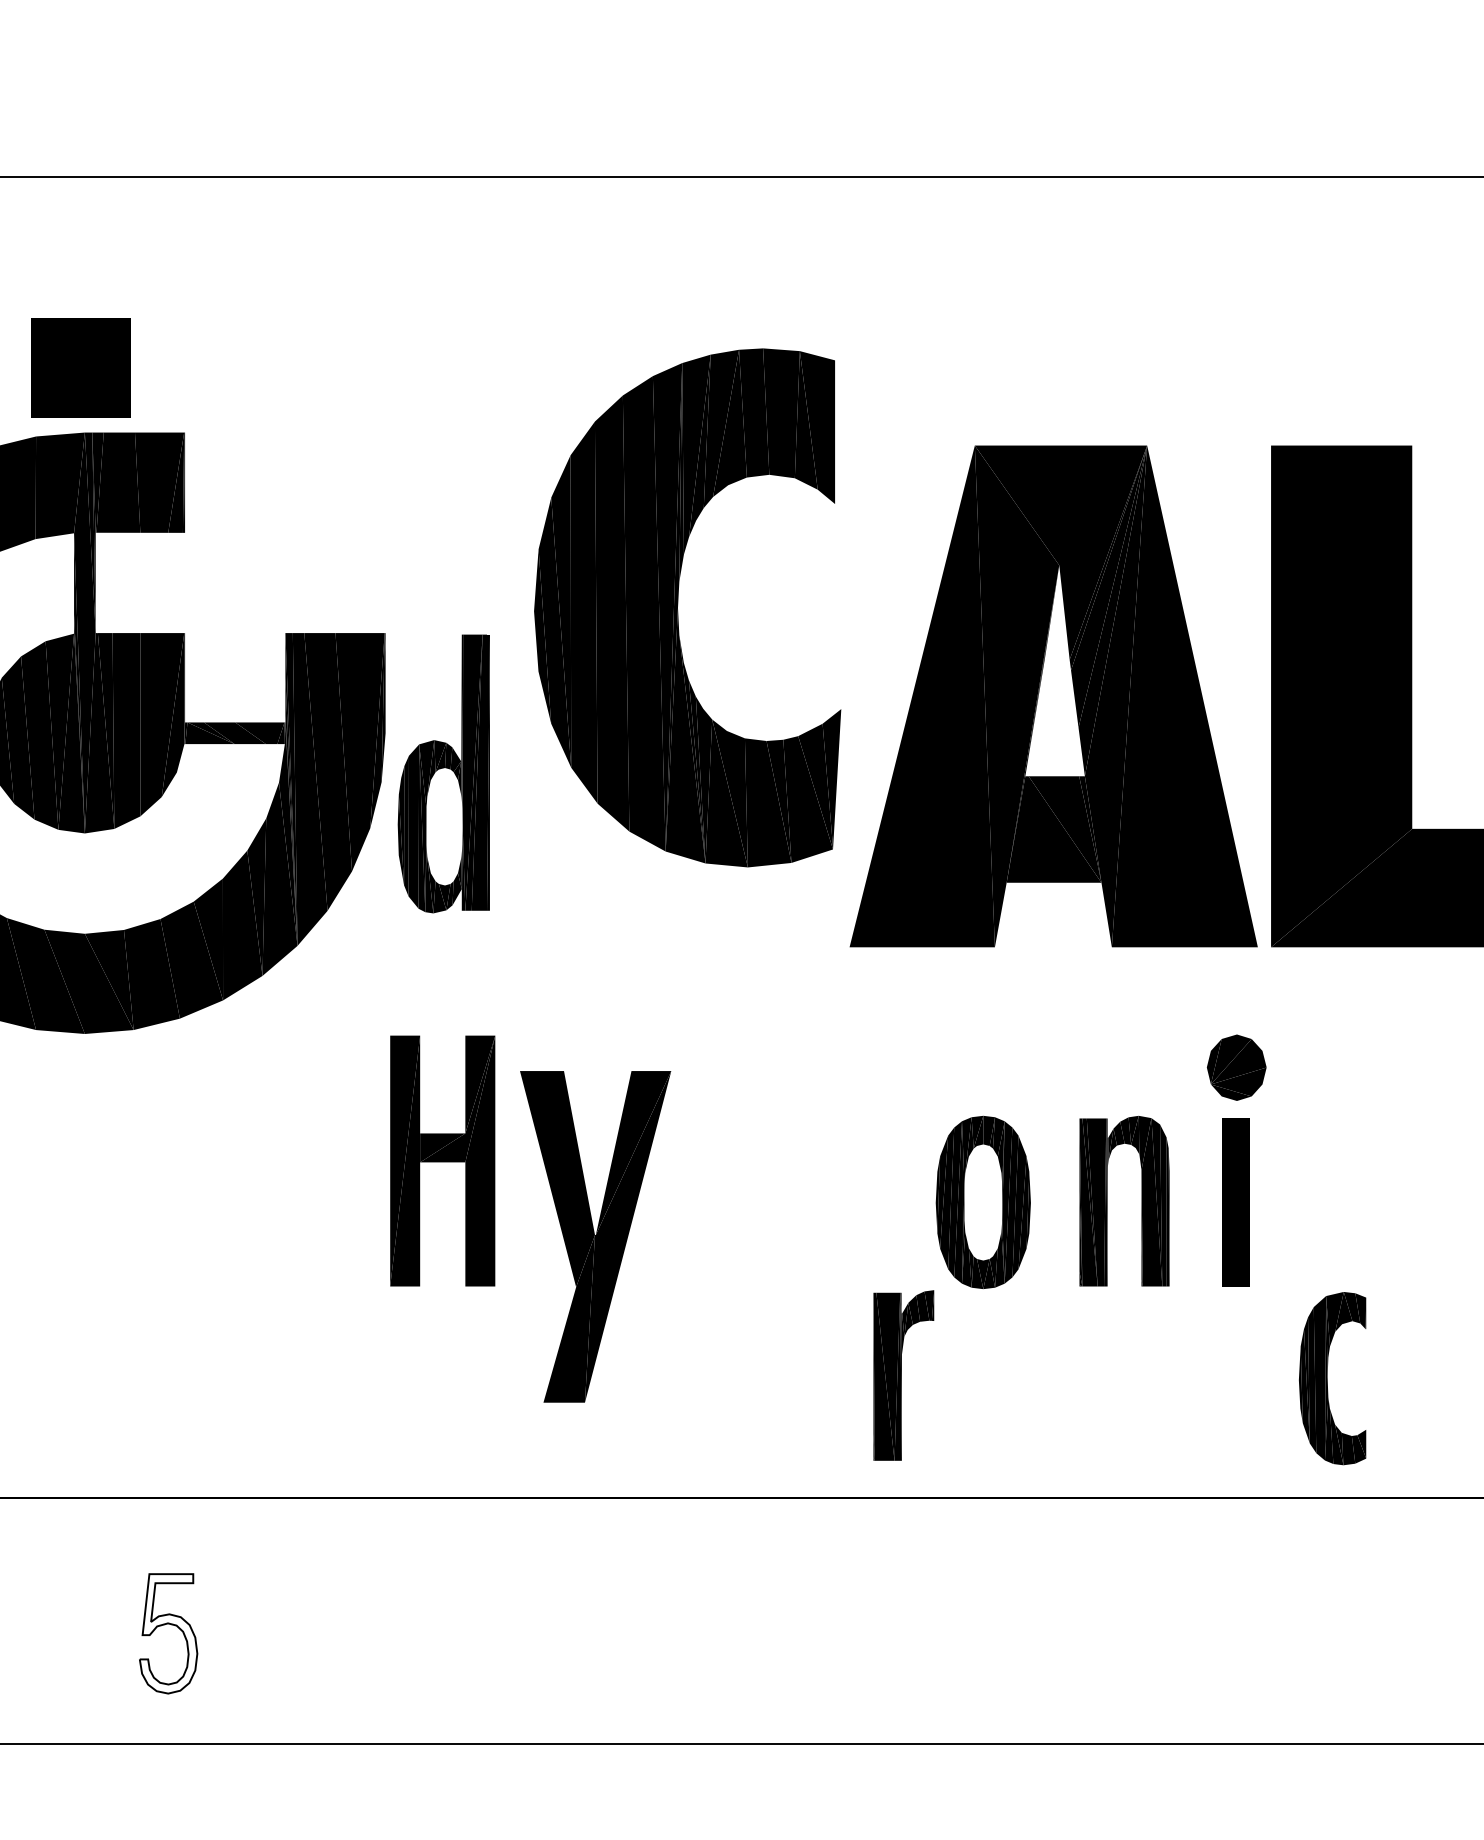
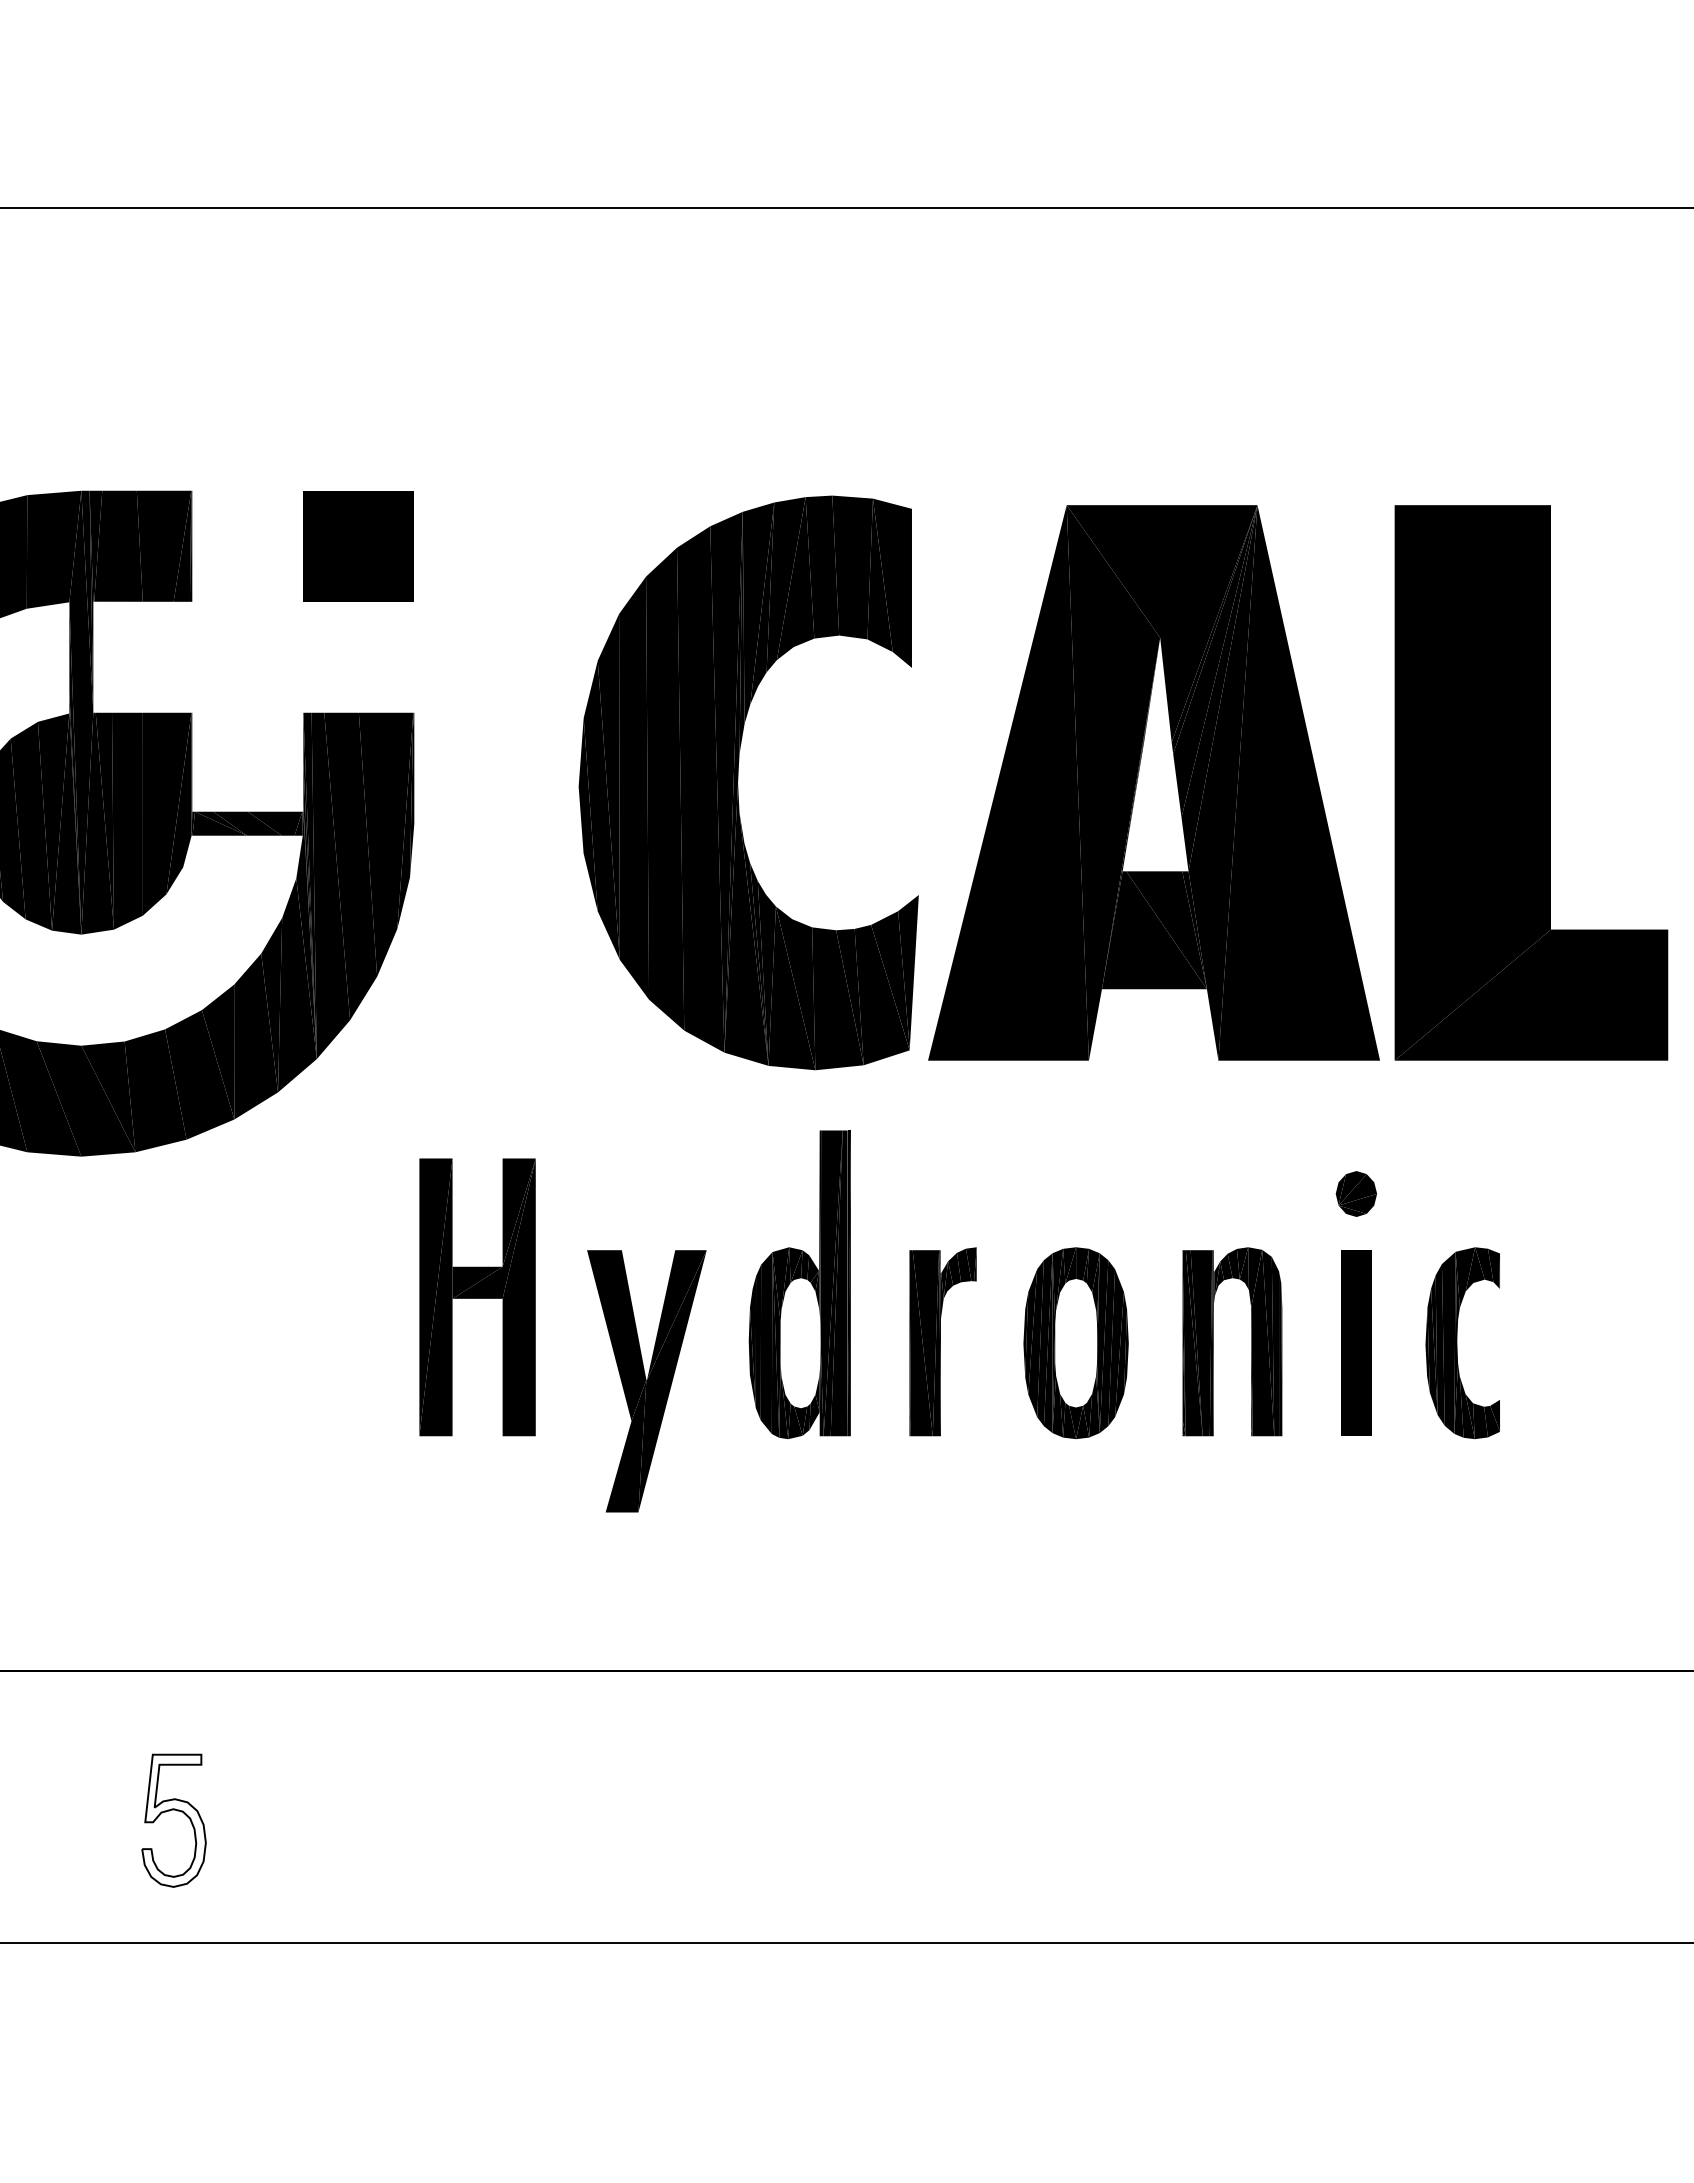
part: (80, 368) -> (358, 546), moved
part: (678, 606) -> (738, 781), moved
part: (443, 773) -> (799, 1284), moved
part: (1235, 1067) -> (1355, 1193), size x0.62
part: (595, 1237) -> (646, 1381), size x0.71
part: (903, 1375) -> (942, 1341), moved
part: (1332, 1378) -> (1462, 1343), moved

